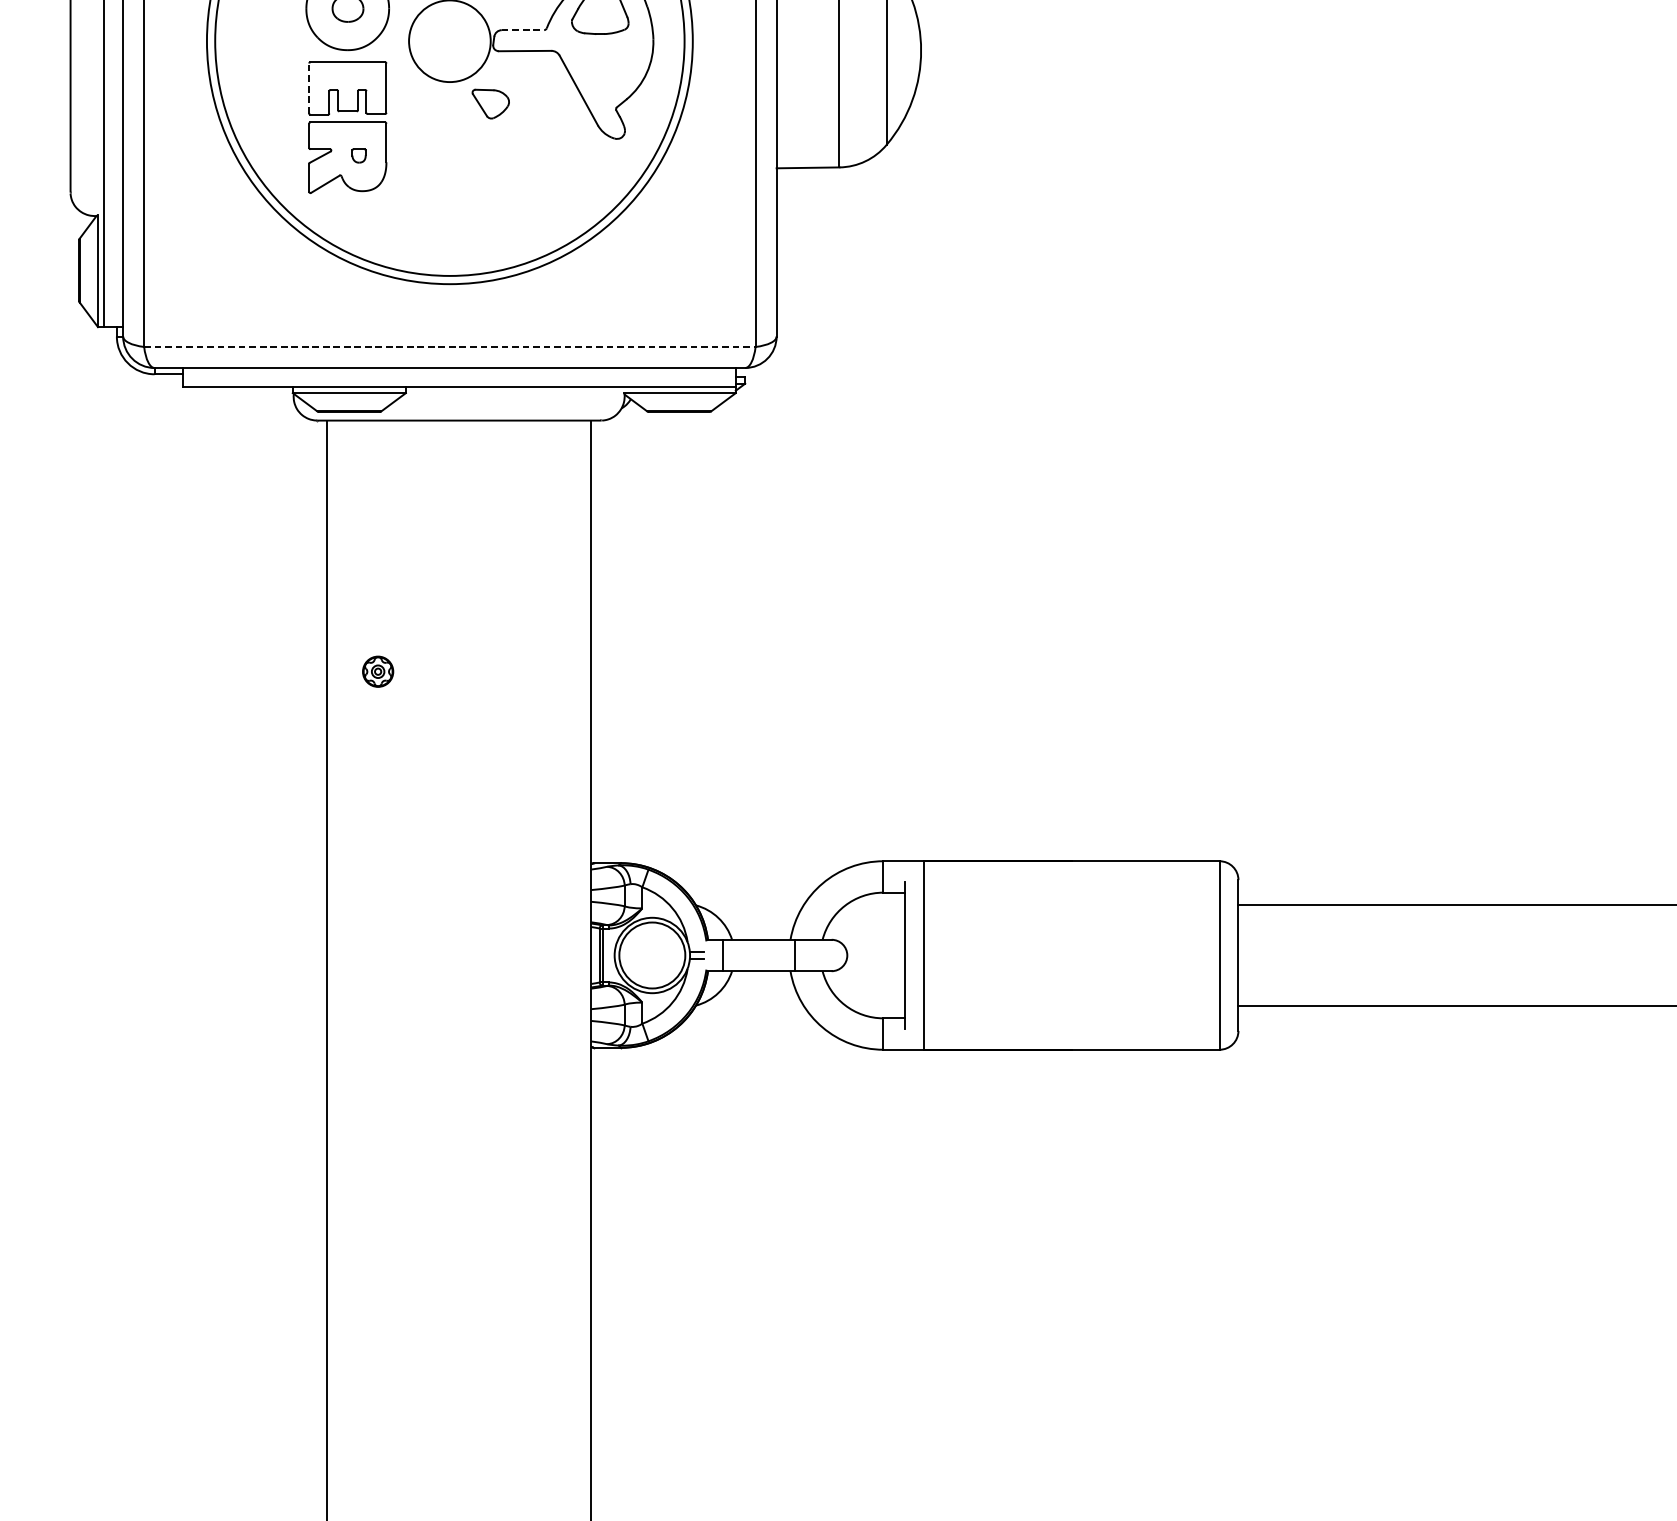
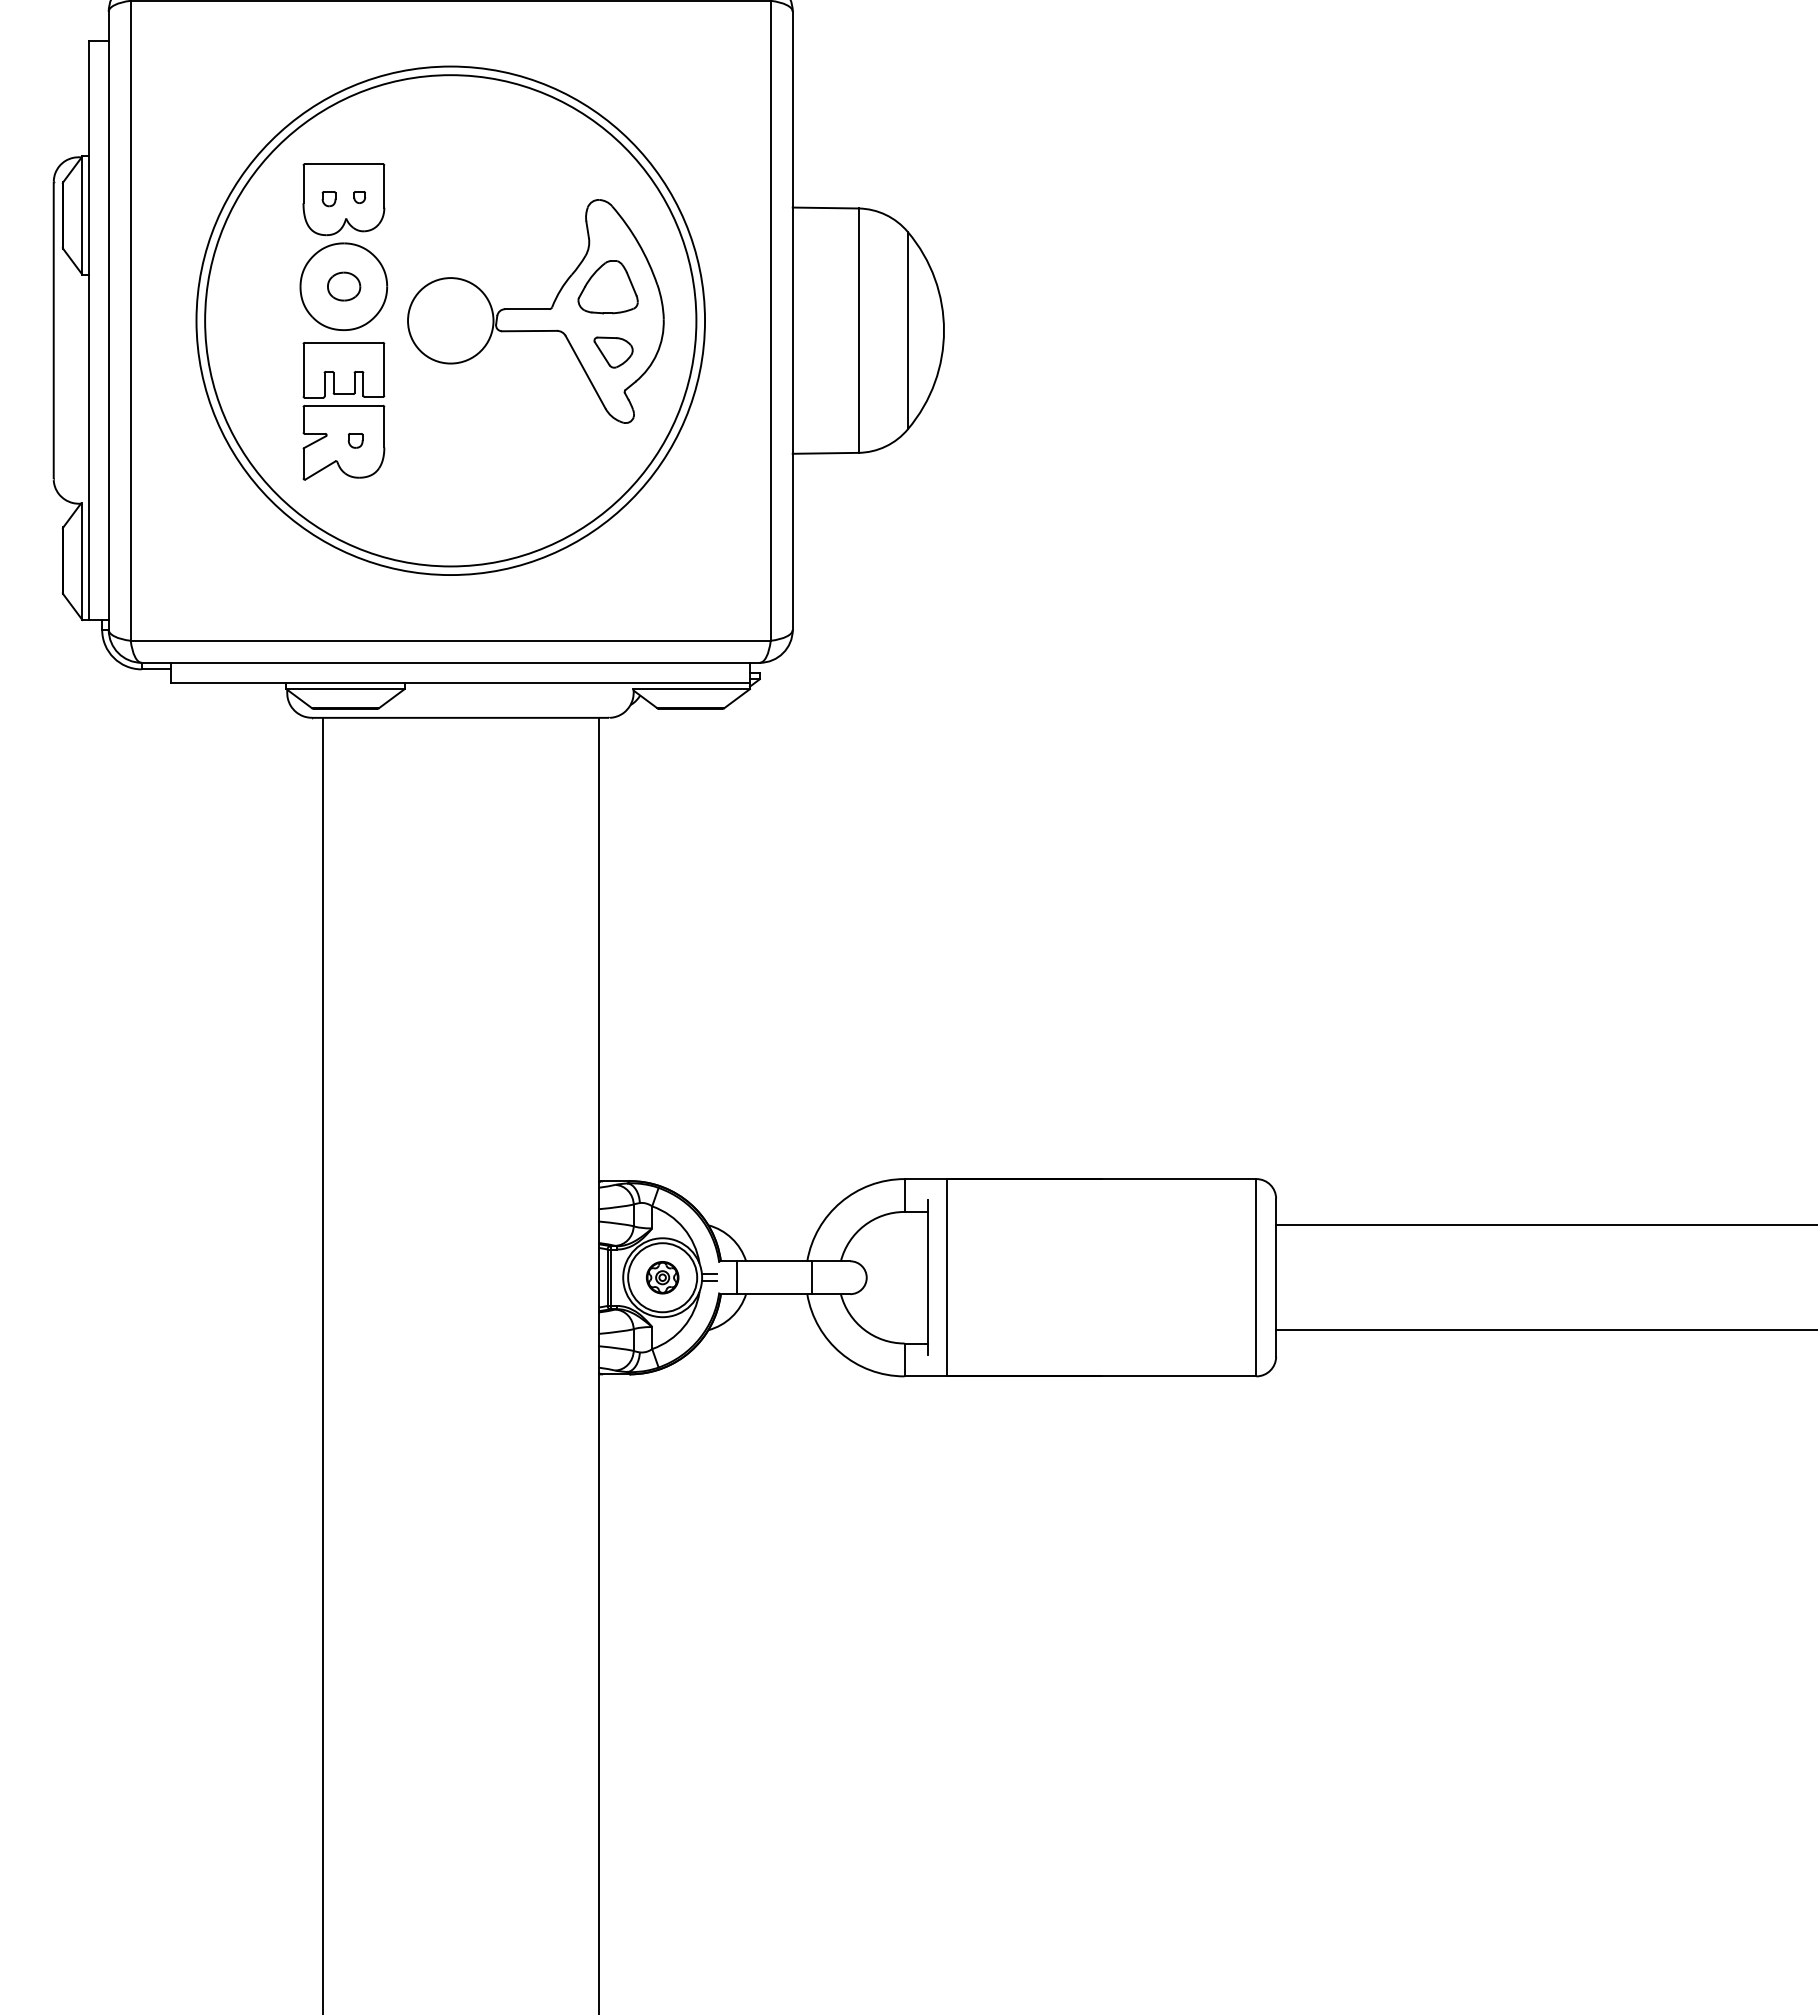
line: (523, 30) -> (527, 309), dashed -> solid
line: (309, 87) -> (303, 369), dashed -> solid
part: (490, 104) -> (613, 352), moved
line: (449, 346) -> (450, 640), dashed -> solid
part: (377, 671) -> (662, 1277), moved

